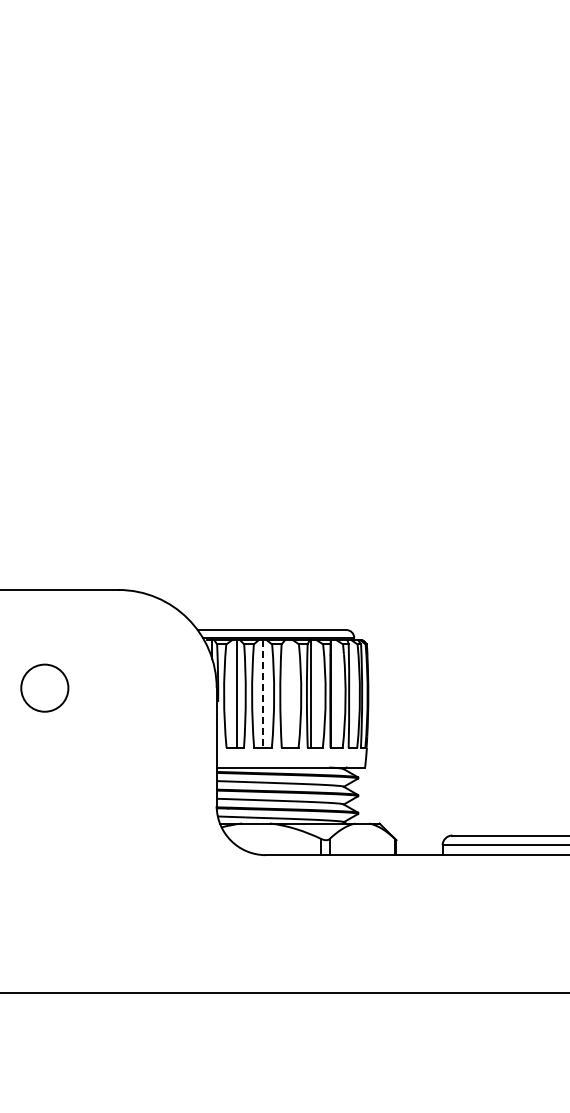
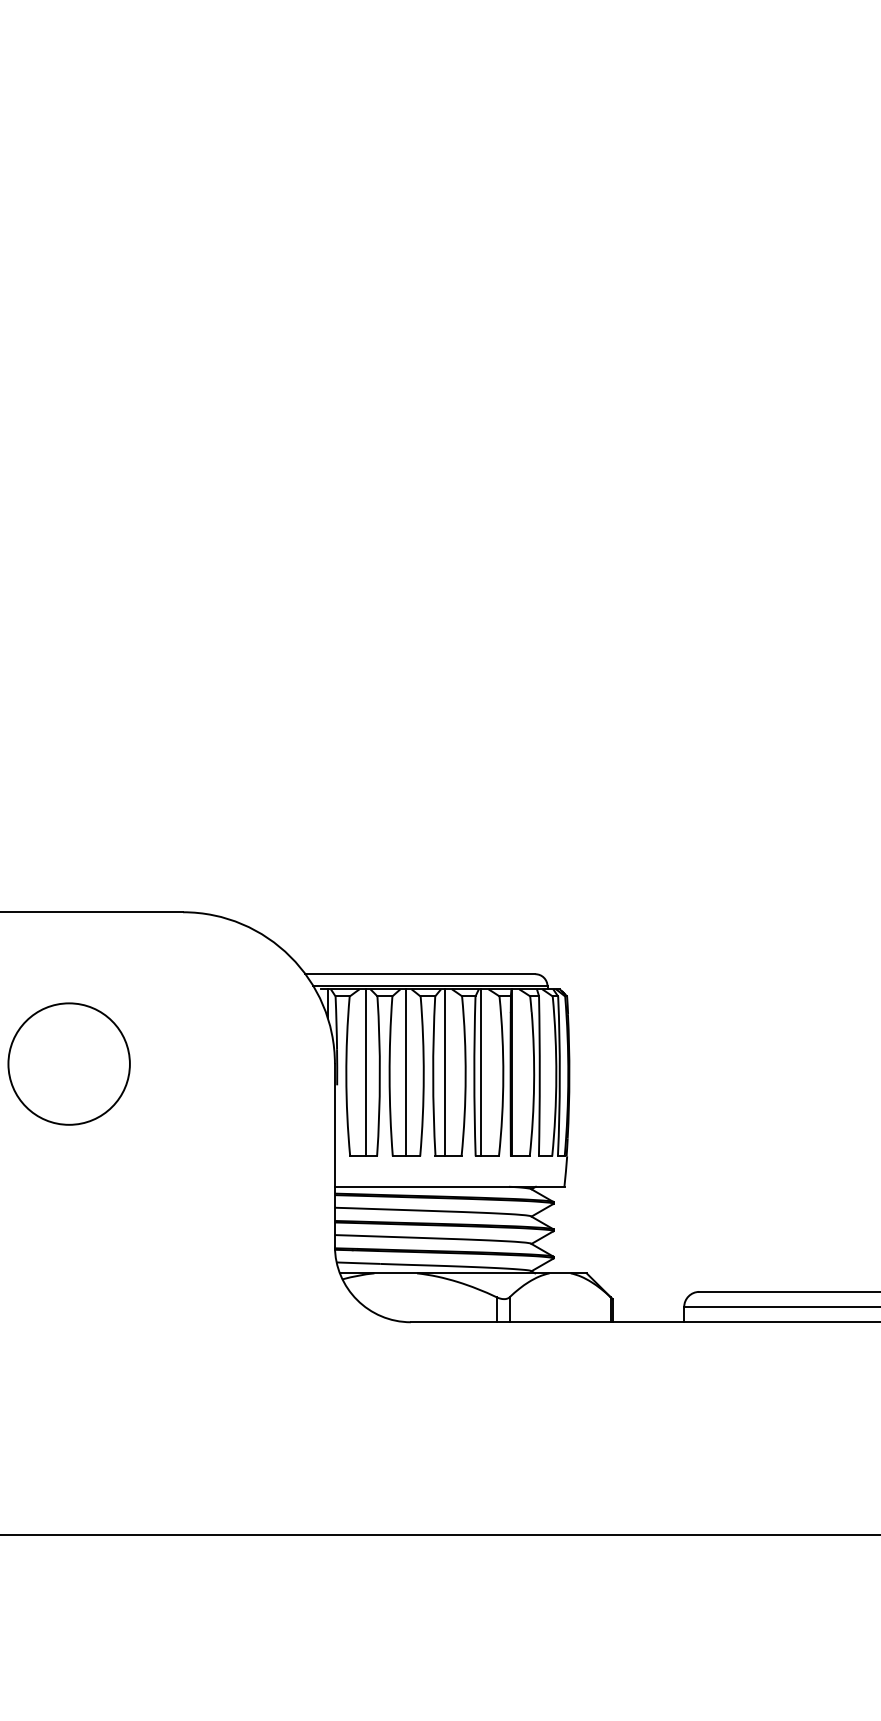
circle: (44, 687) -> (68, 1063), size x1.67
line: (287, 693) -> (444, 1072), added
line: (262, 694) -> (405, 1073), dashed -> solid

